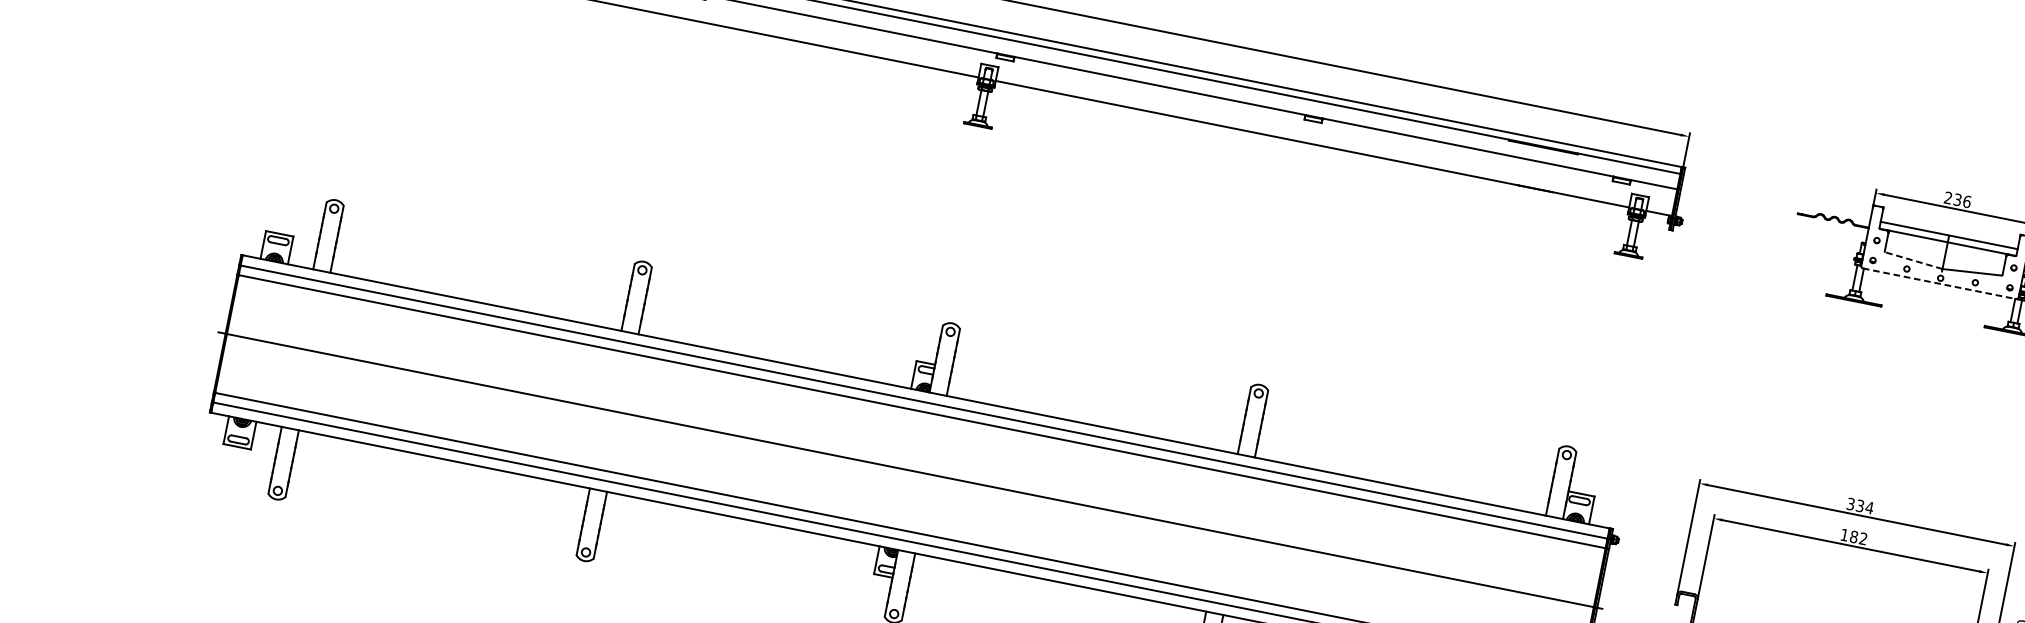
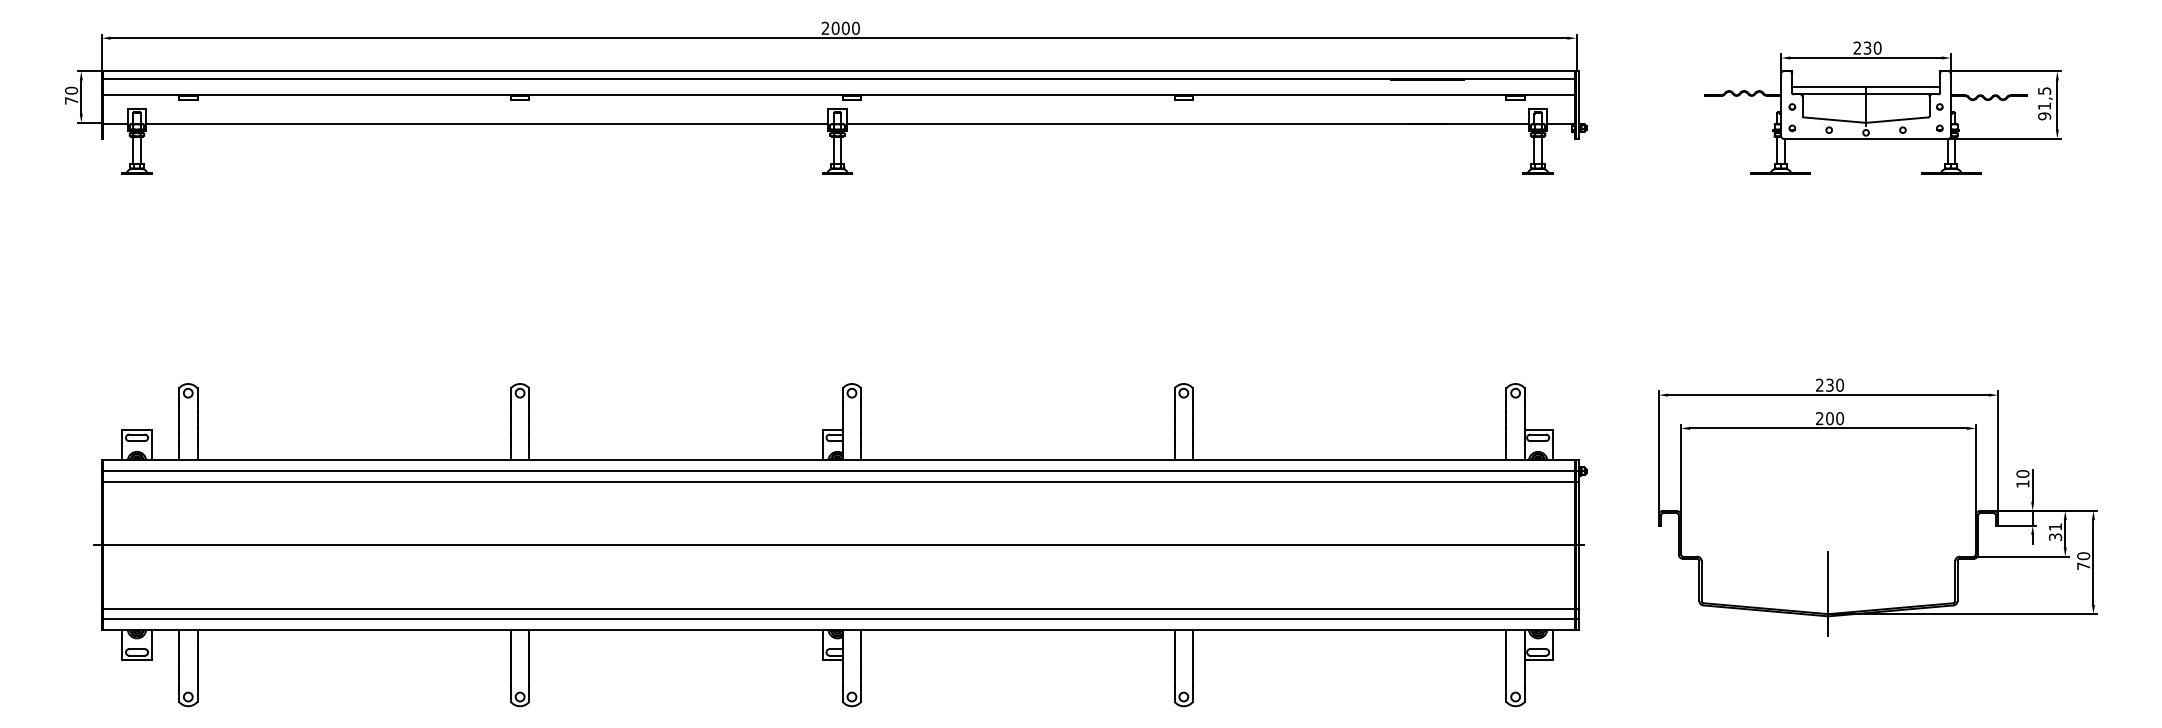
text: (1967, 201) -> (1877, 47), 236 -> 230
line: (1913, 260) -> (1834, 120), dashed -> solid
line: (1939, 283) -> (1866, 138), dashed -> solid
text: (1860, 505) -> (1830, 384), 334 -> 230
text: (1854, 536) -> (1830, 418), 182 -> 200

